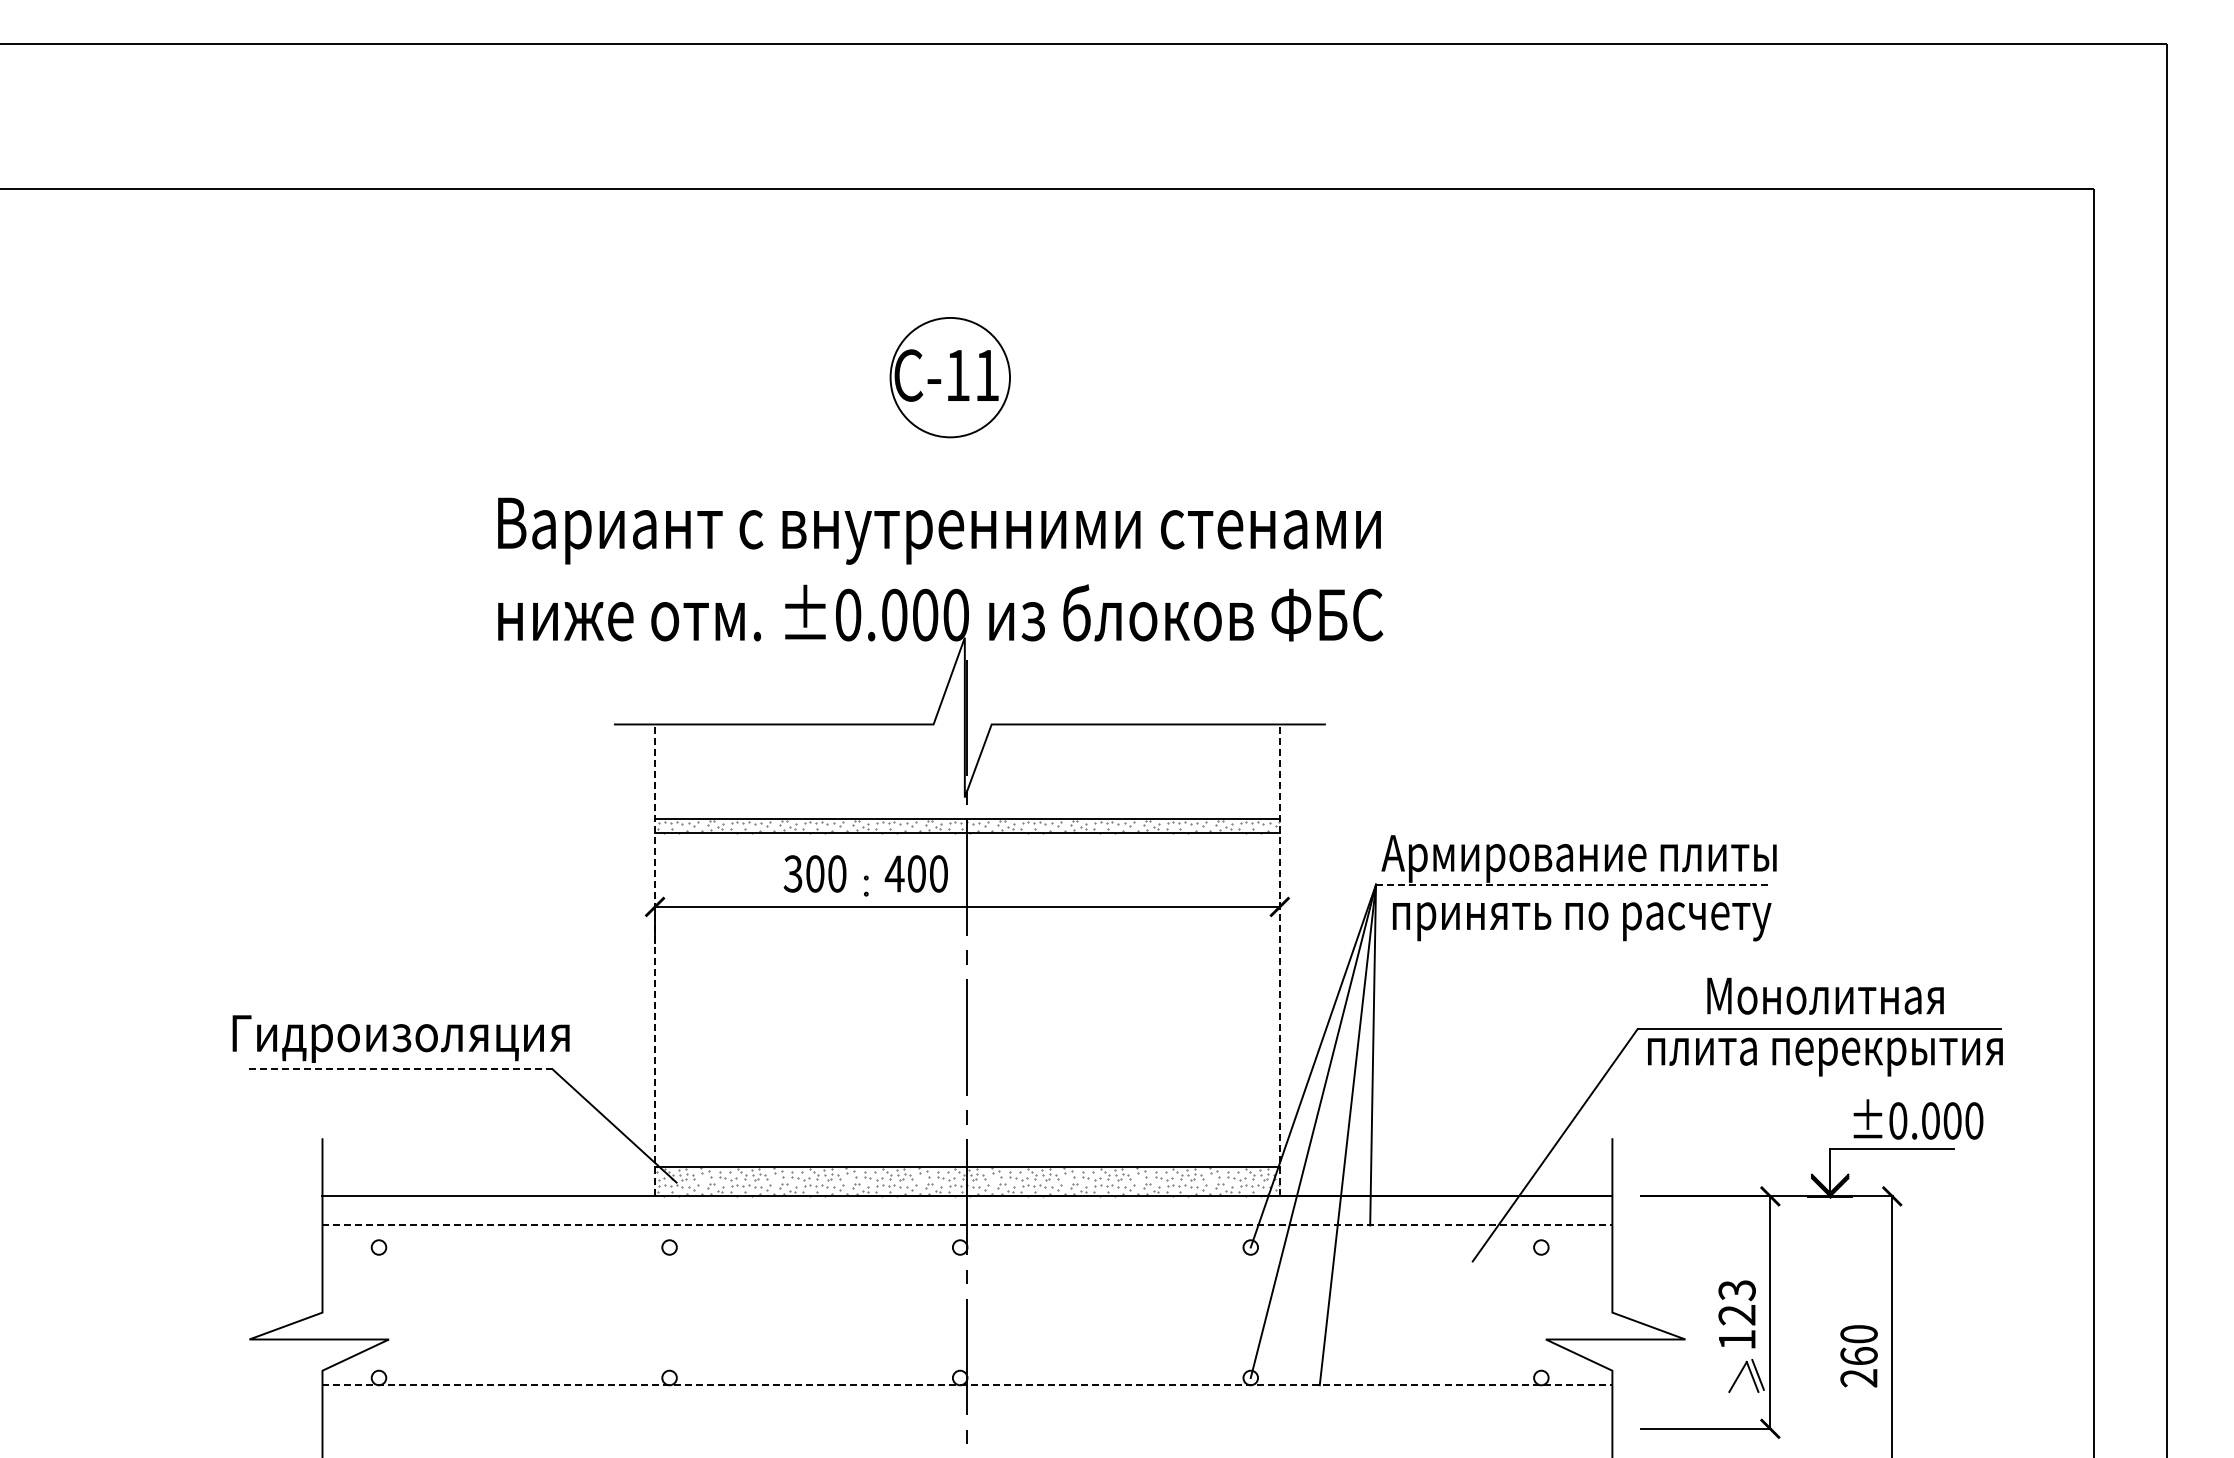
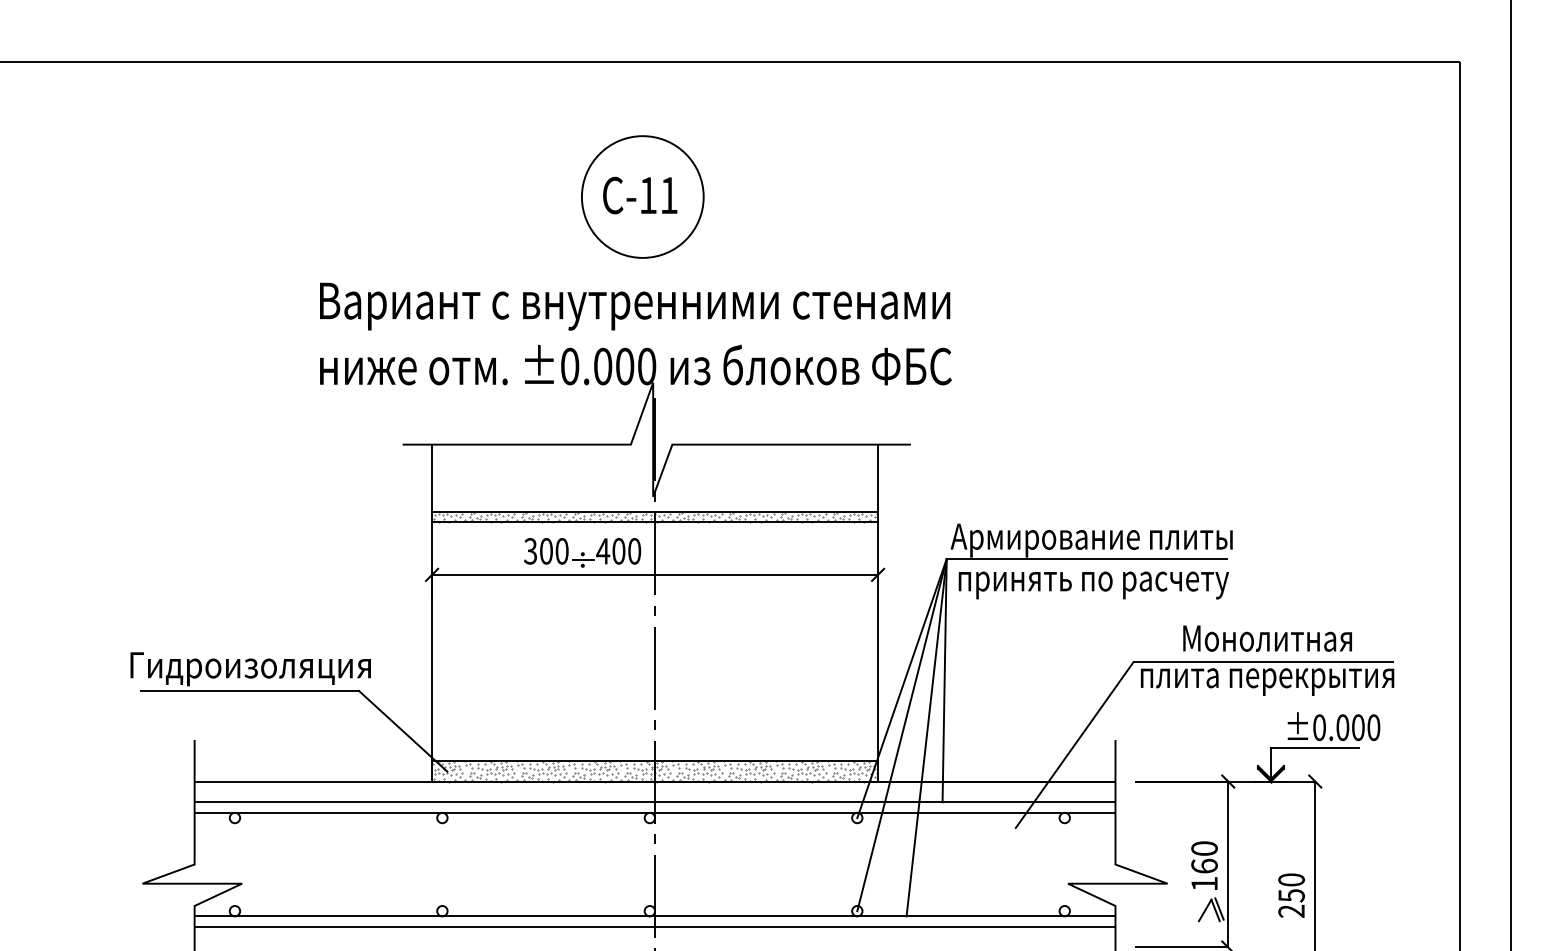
circle: (950, 377) -> (642, 196), size x1.43
line: (1571, 884) -> (1086, 558), dashed -> solid
line: (866, 886) -> (582, 560), added
line: (655, 960) -> (432, 613), dashed -> solid
line: (1279, 960) -> (877, 613), dashed -> solid
line: (400, 1069) -> (250, 690), dashed -> solid
line: (967, 1225) -> (655, 802), dashed -> solid
line: (967, 1239) -> (655, 812), added
text: (1736, 1302) -> (1204, 857), 123 -> 160
text: (1858, 1356) -> (1291, 895), 260 -> 250
line: (967, 1385) -> (655, 916), dashed -> solid
line: (967, 1399) -> (655, 926), added

